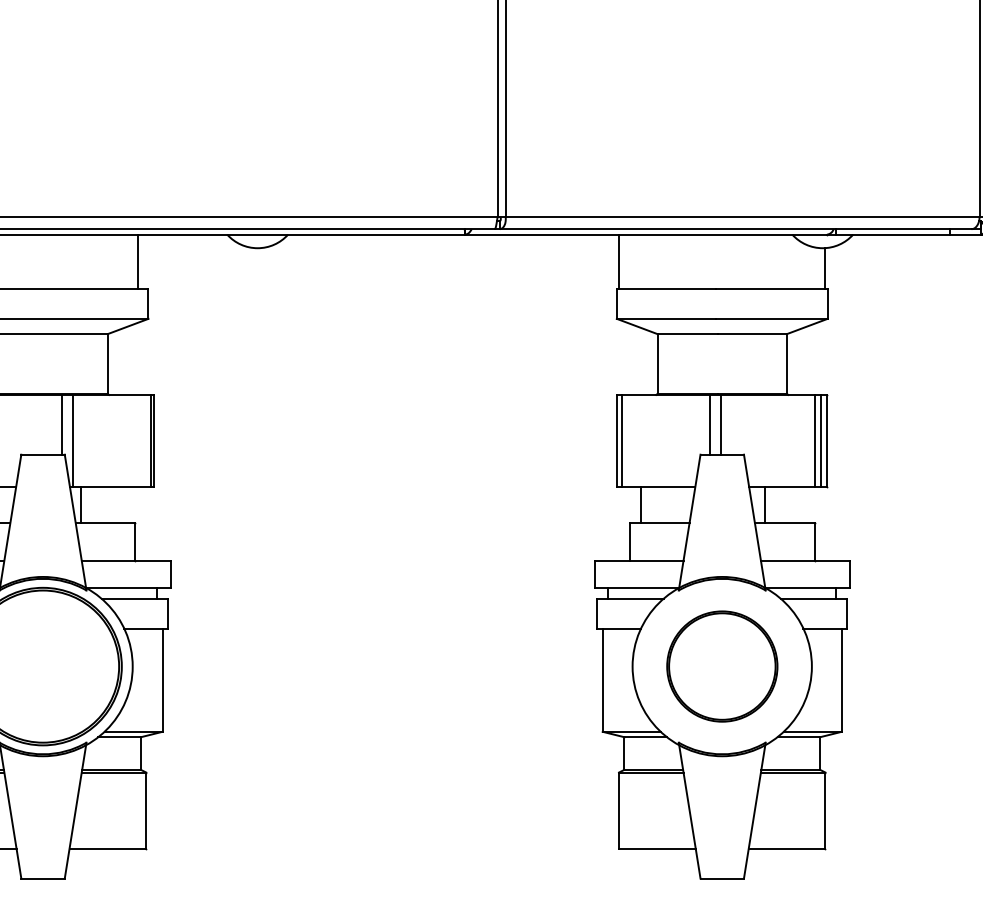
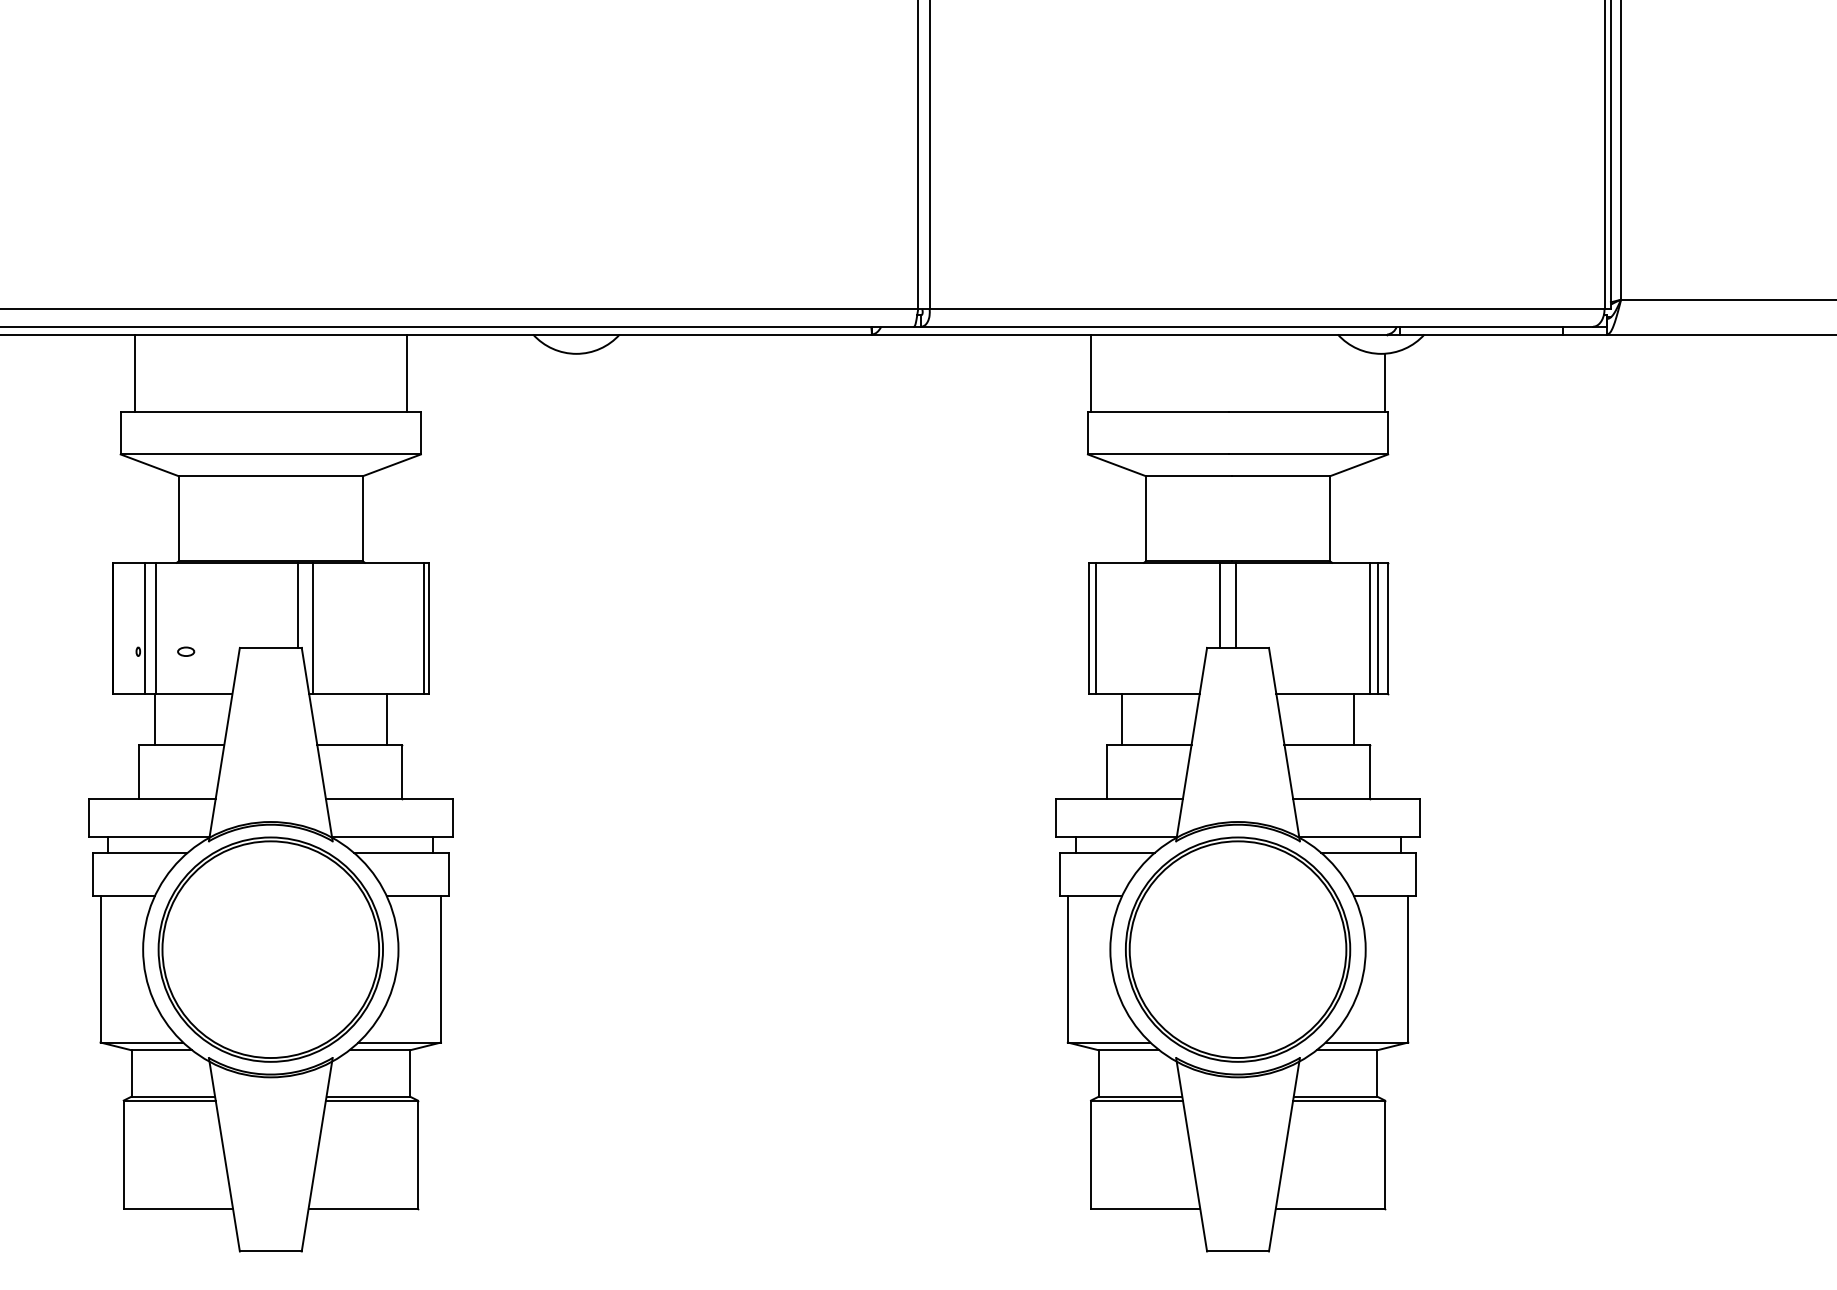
line: (80, 504) -> (386, 719), moved
line: (765, 504) -> (1354, 719), moved
part: (722, 666) -> (1238, 949), size x1.43

